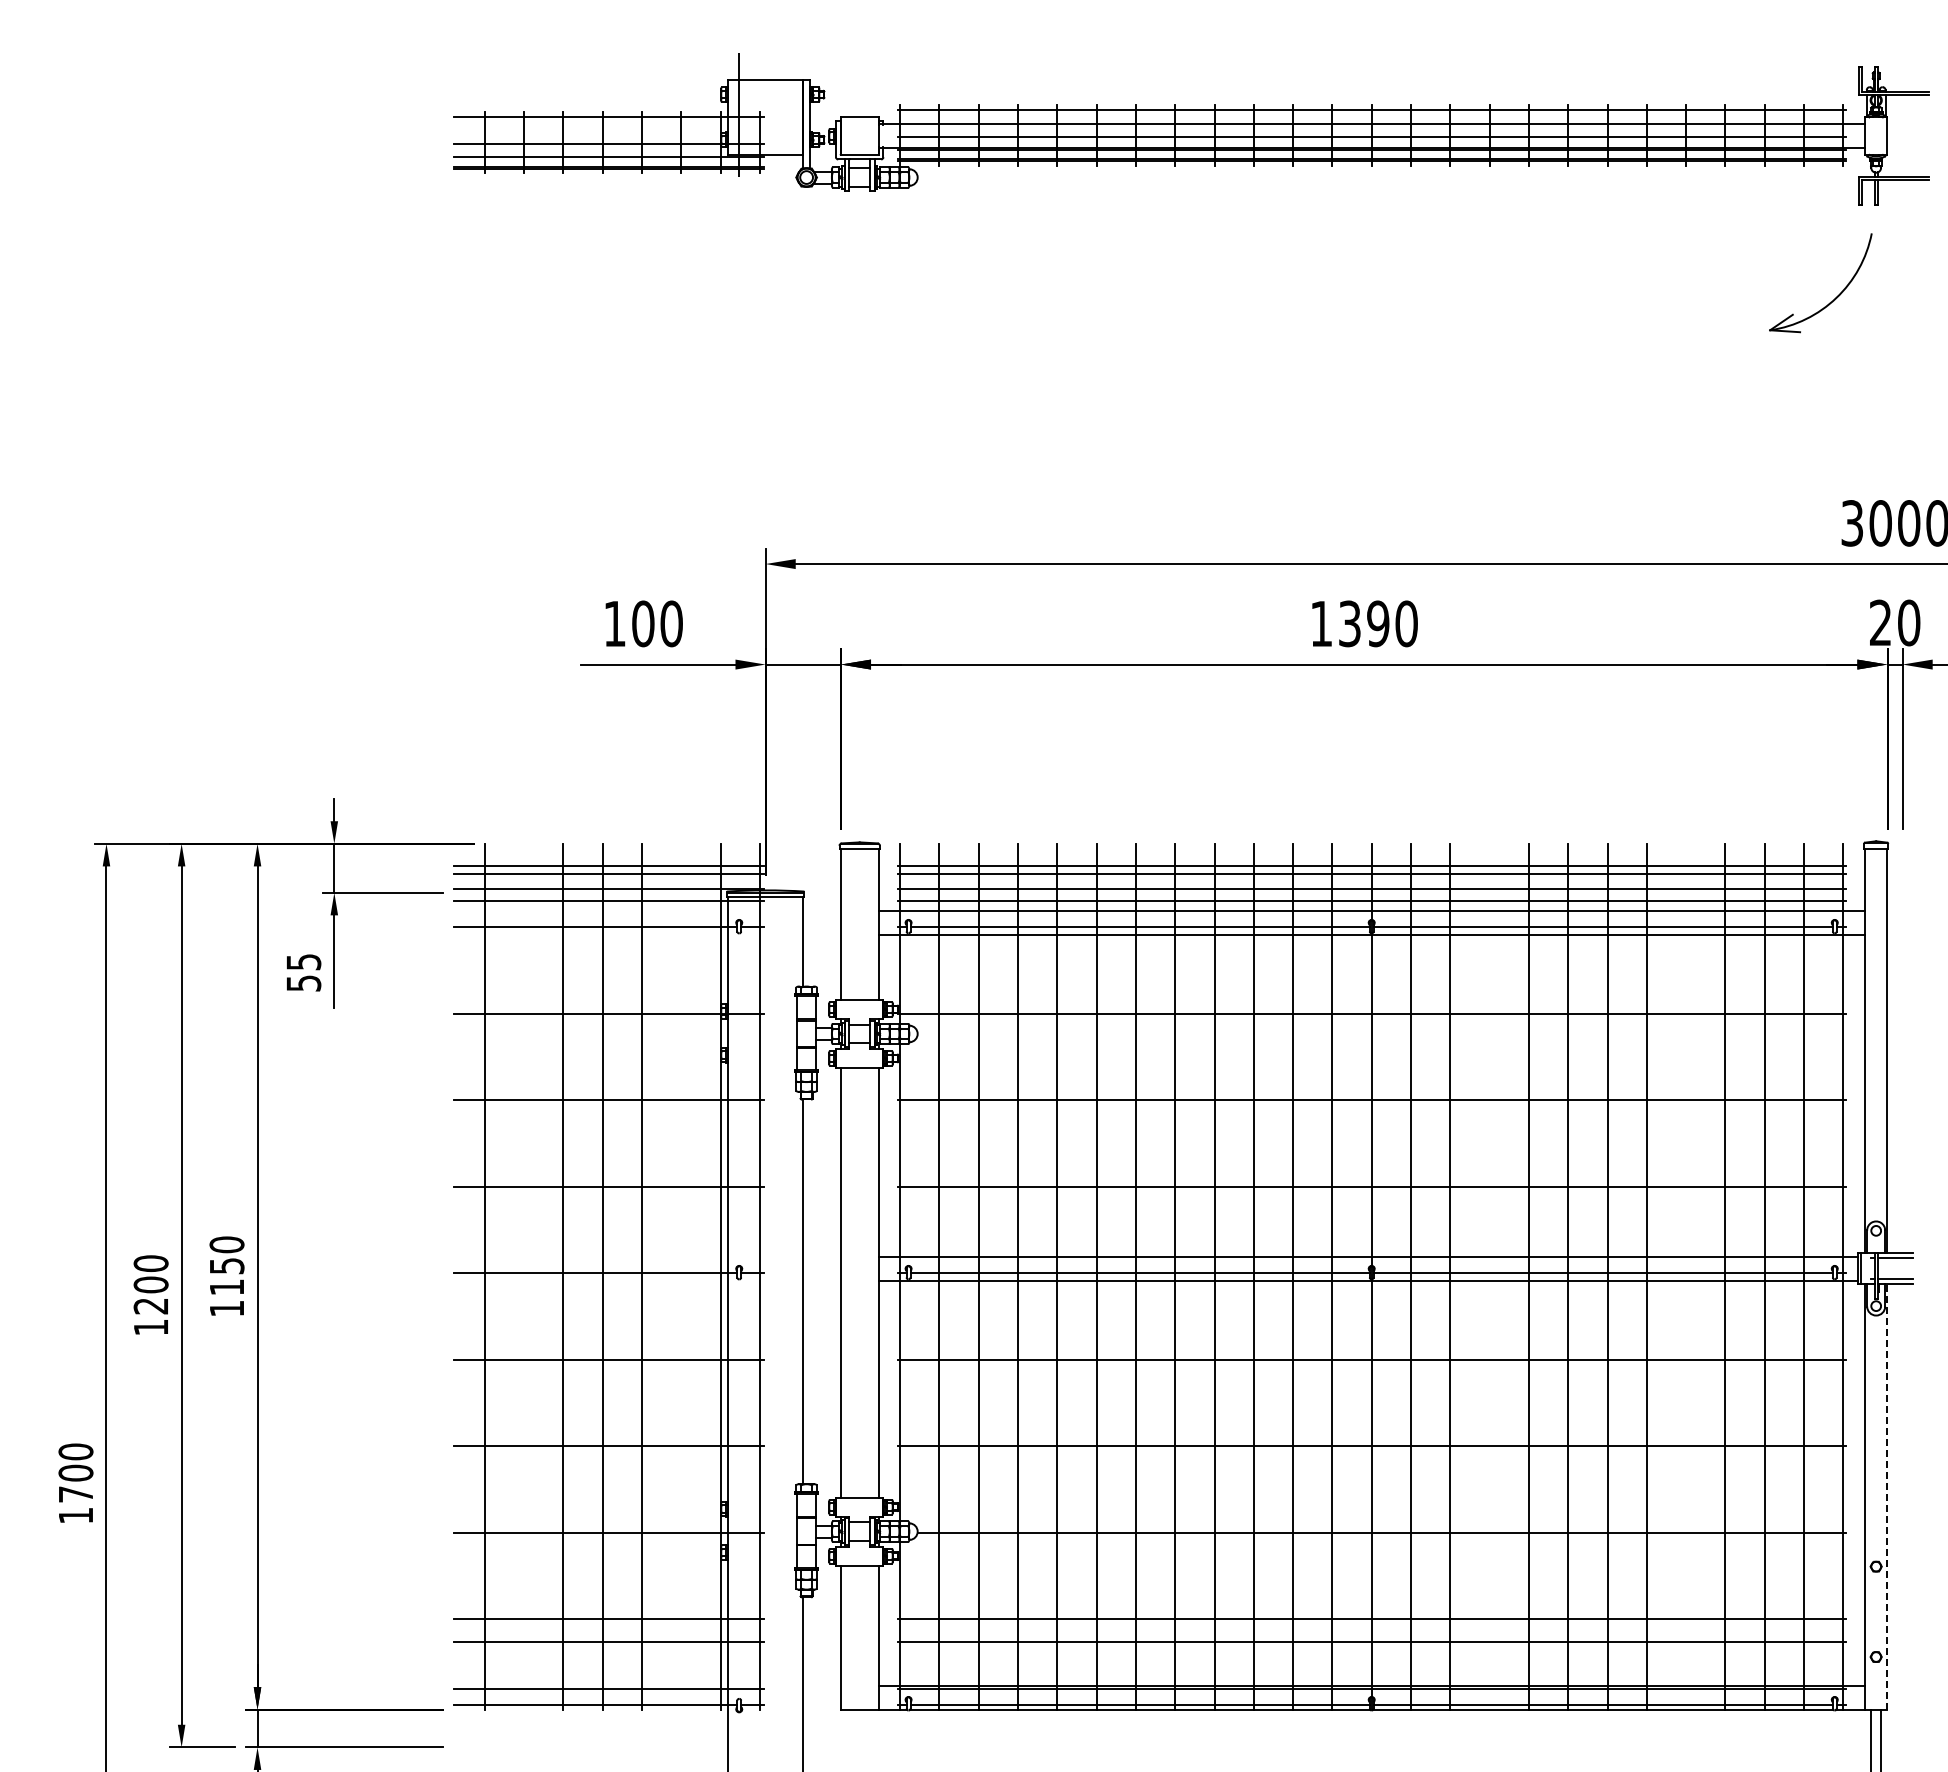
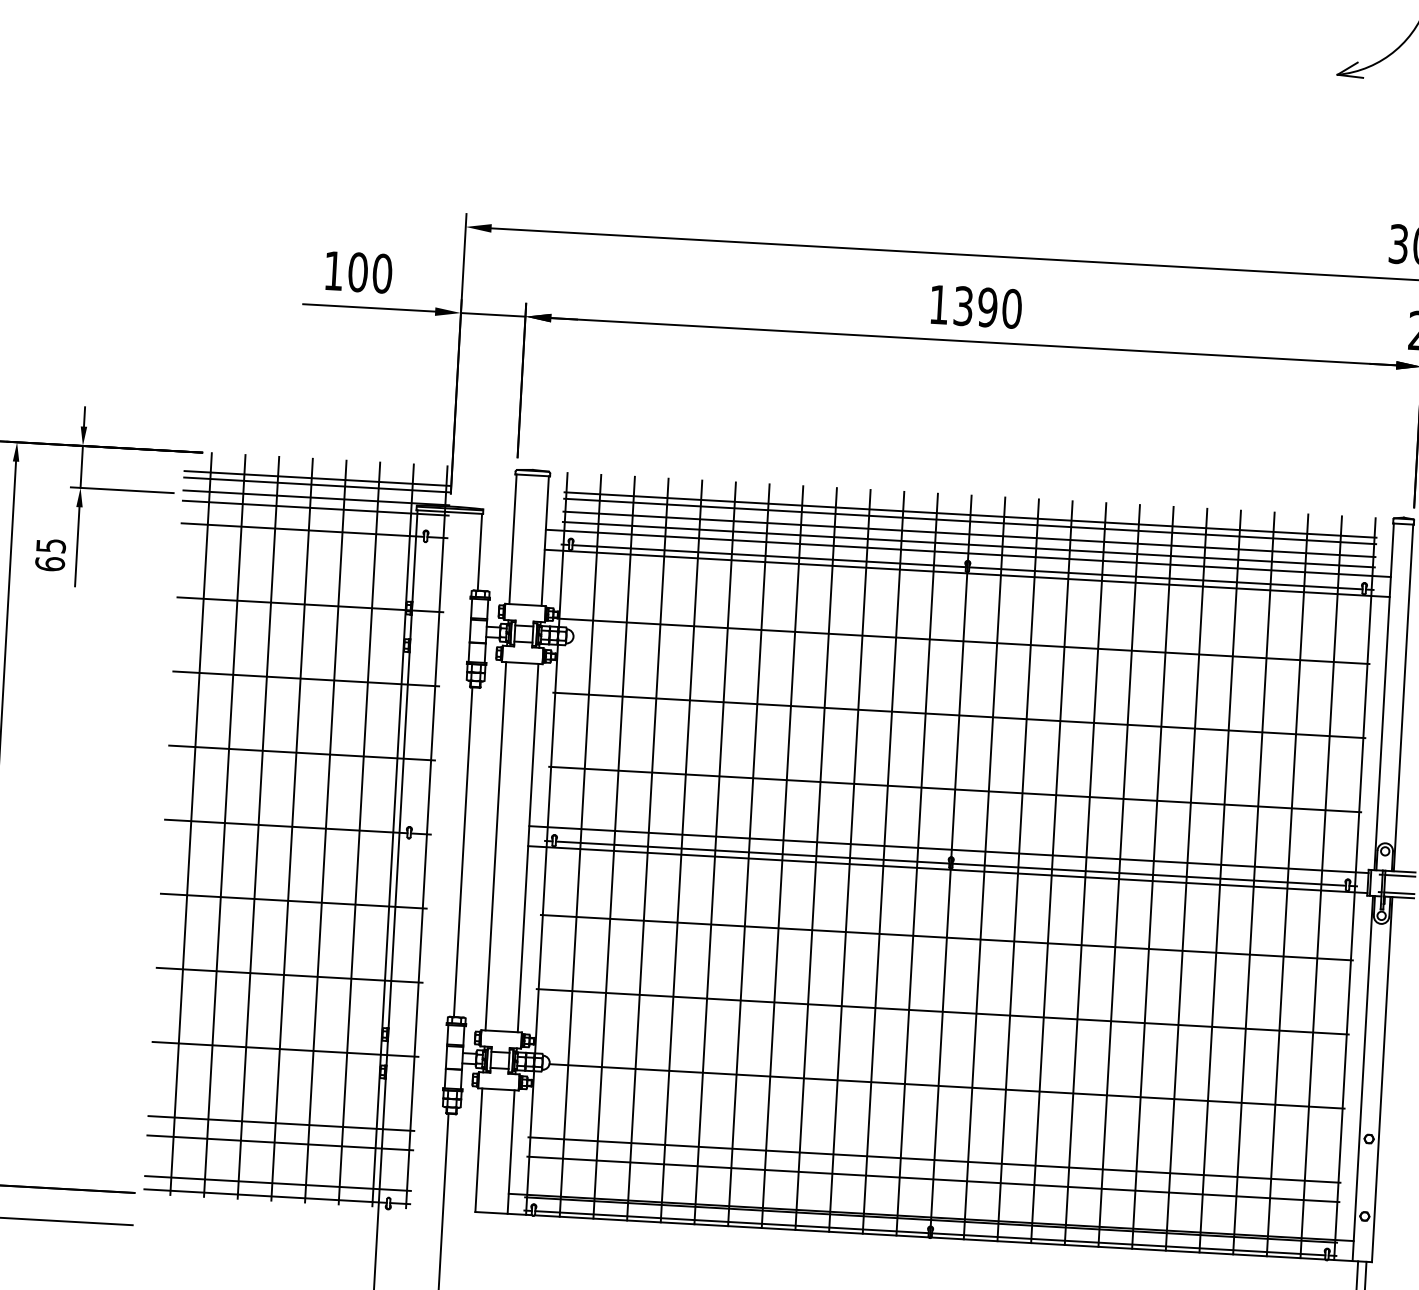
text: (303, 983) -> (49, 564), 55 -> 65
line: (524, 1276) -> (225, 825), added
line: (681, 1276) -> (359, 833), added
line: (1489, 1276) -> (1051, 871), added
line: (1686, 1276) -> (1220, 881), added
line: (1887, 1496) -> (1382, 1079), dashed -> solid

